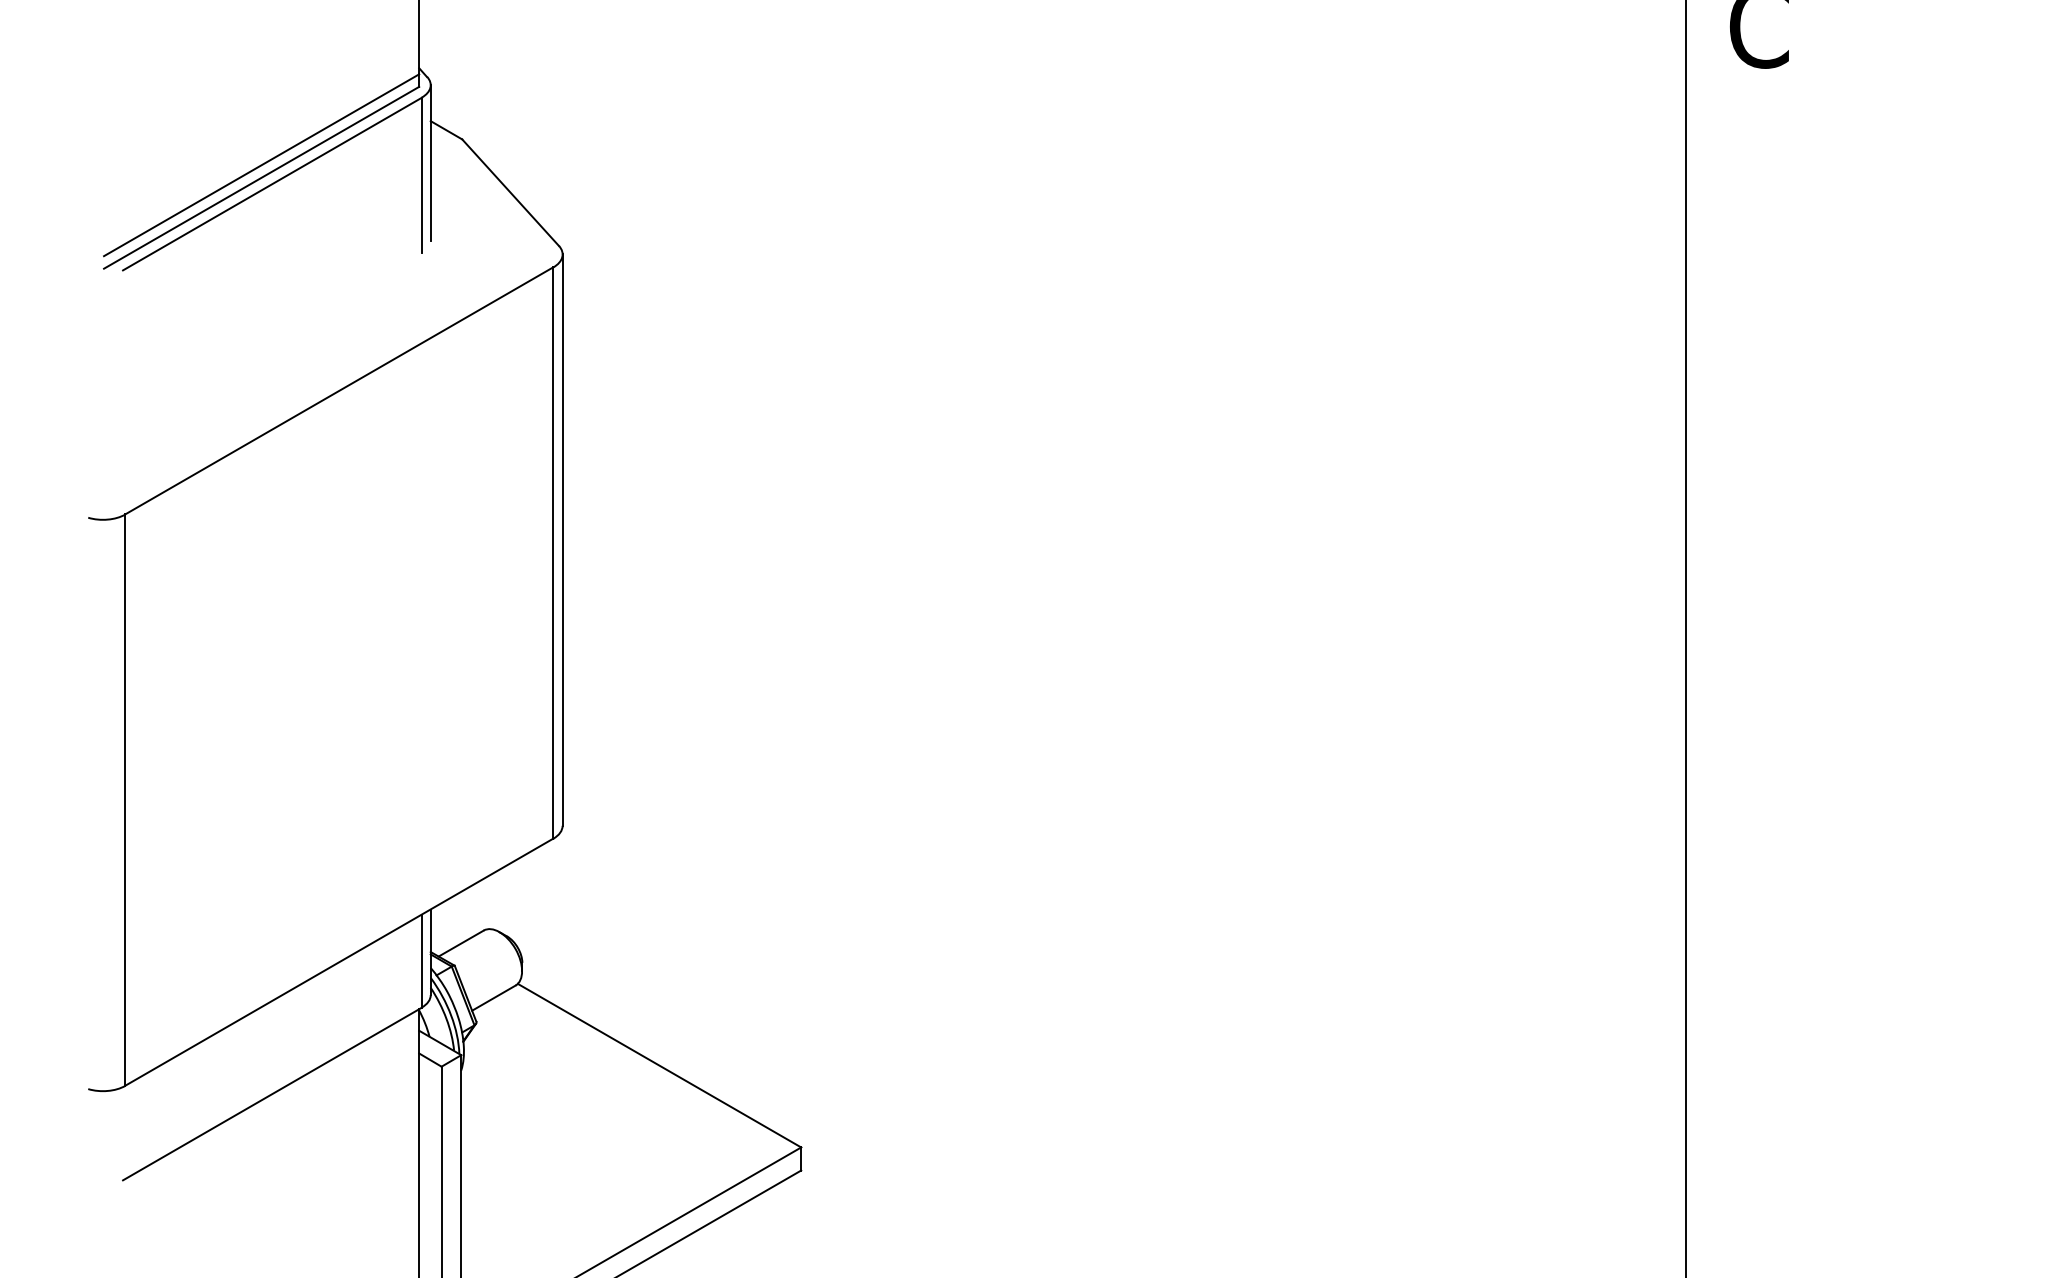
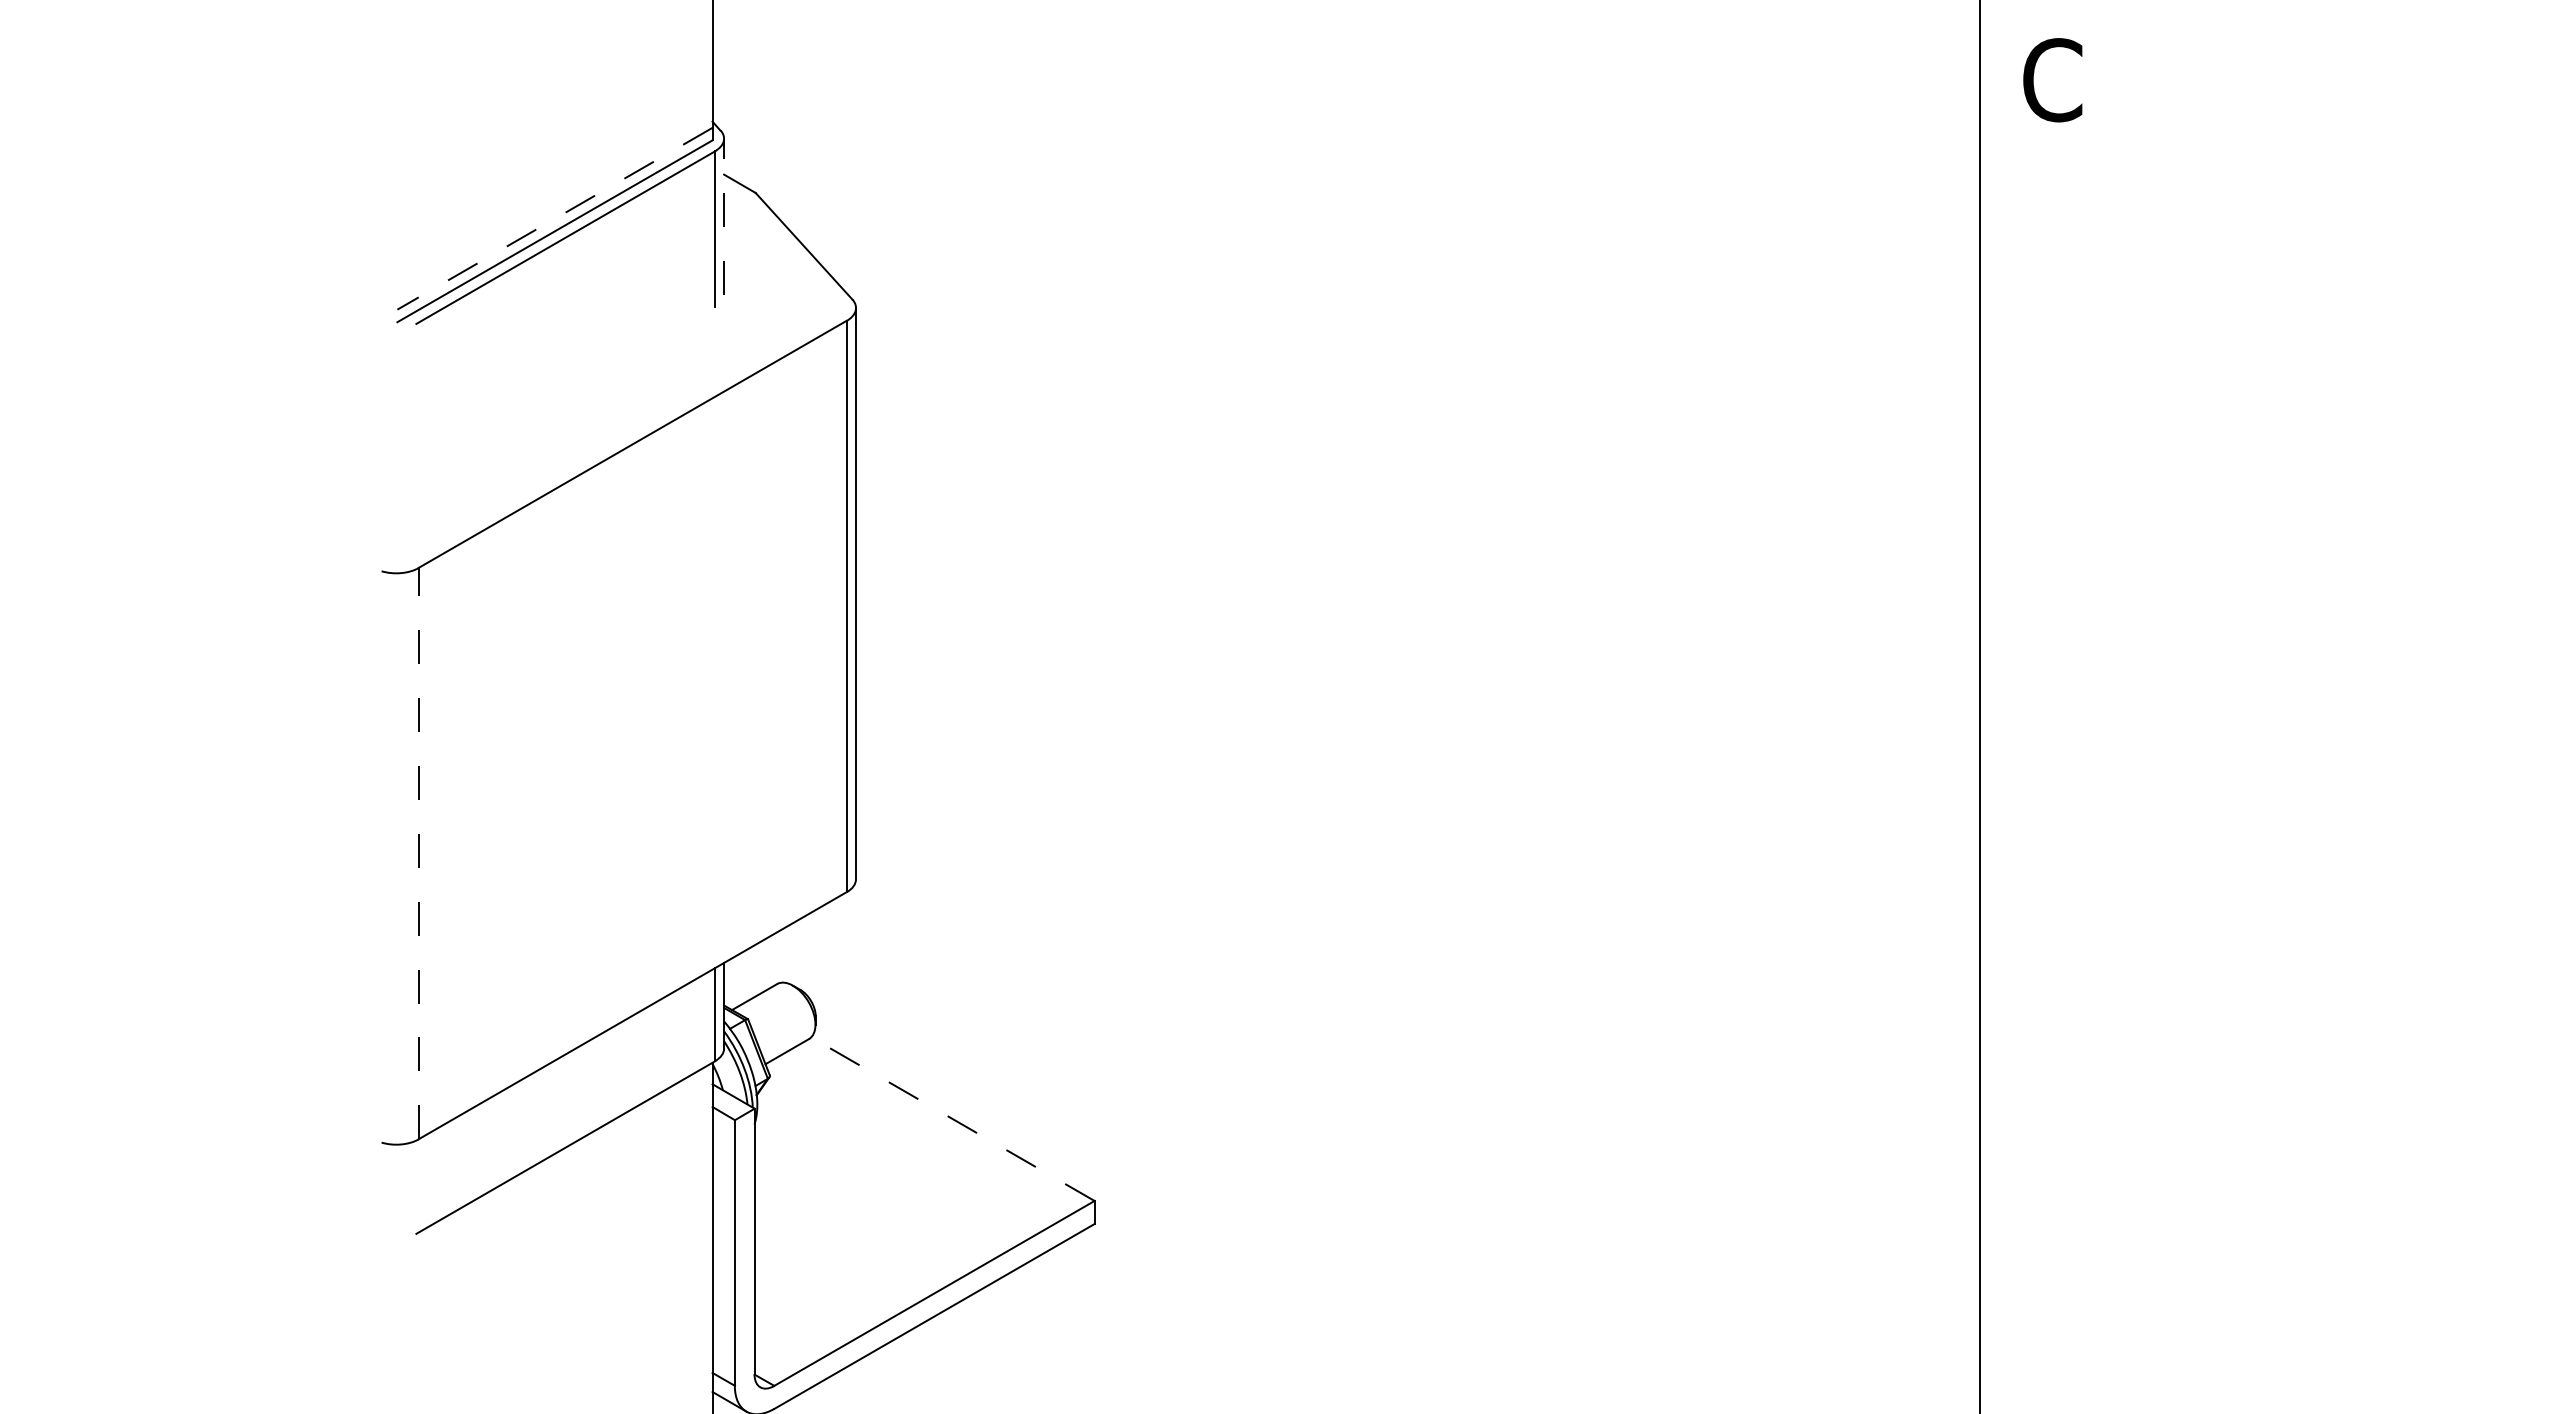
line: (431, 162) -> (724, 216), solid -> dashed
line: (261, 164) -> (554, 218), solid -> dashed
line: (125, 799) -> (418, 853), solid -> dashed
line: (659, 1065) -> (952, 1119), solid -> dashed

